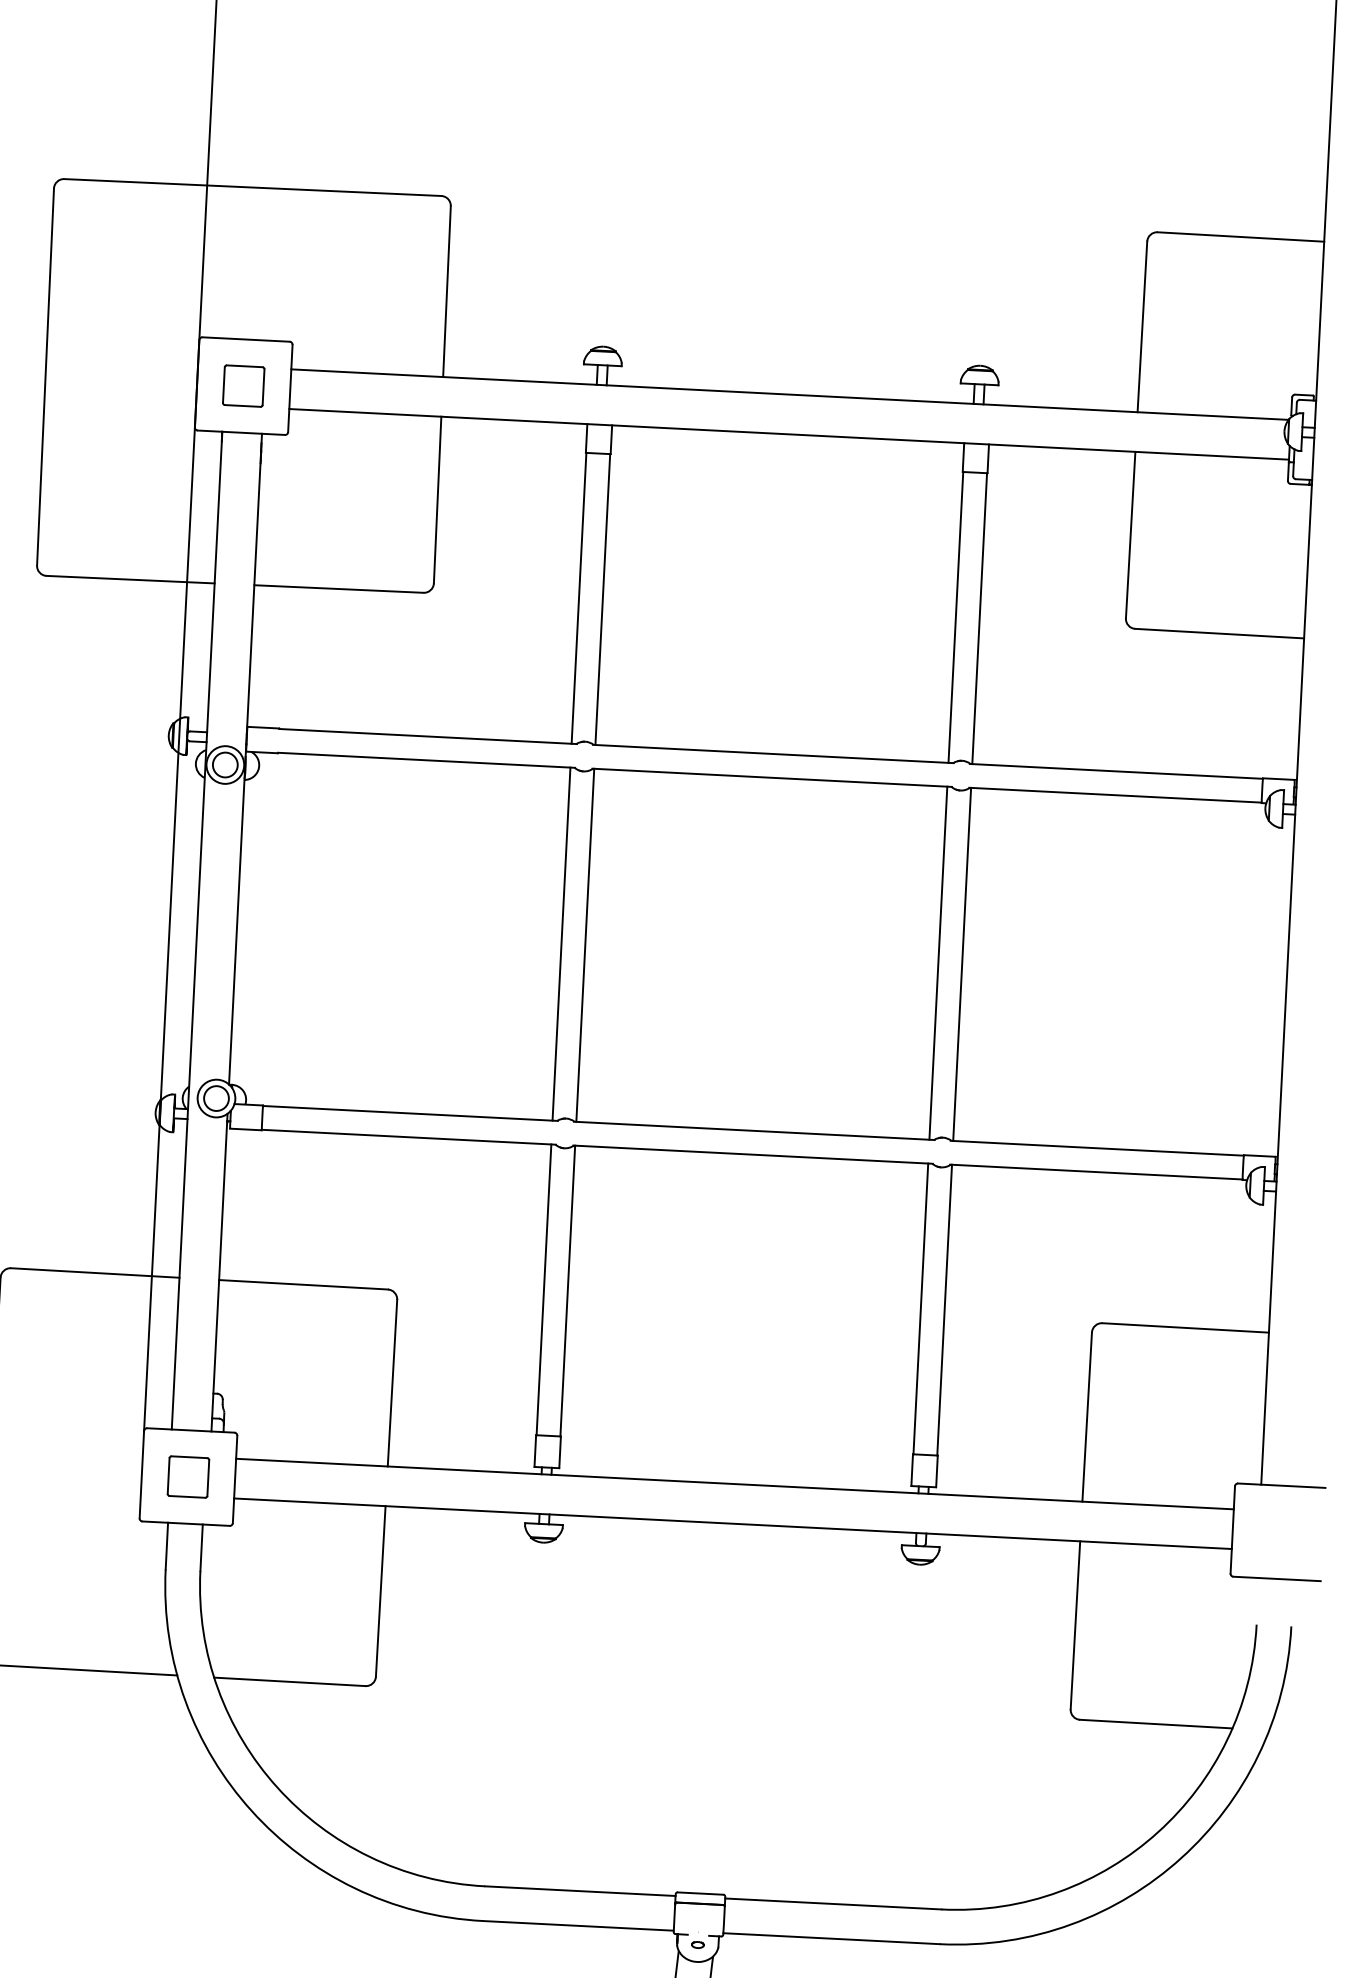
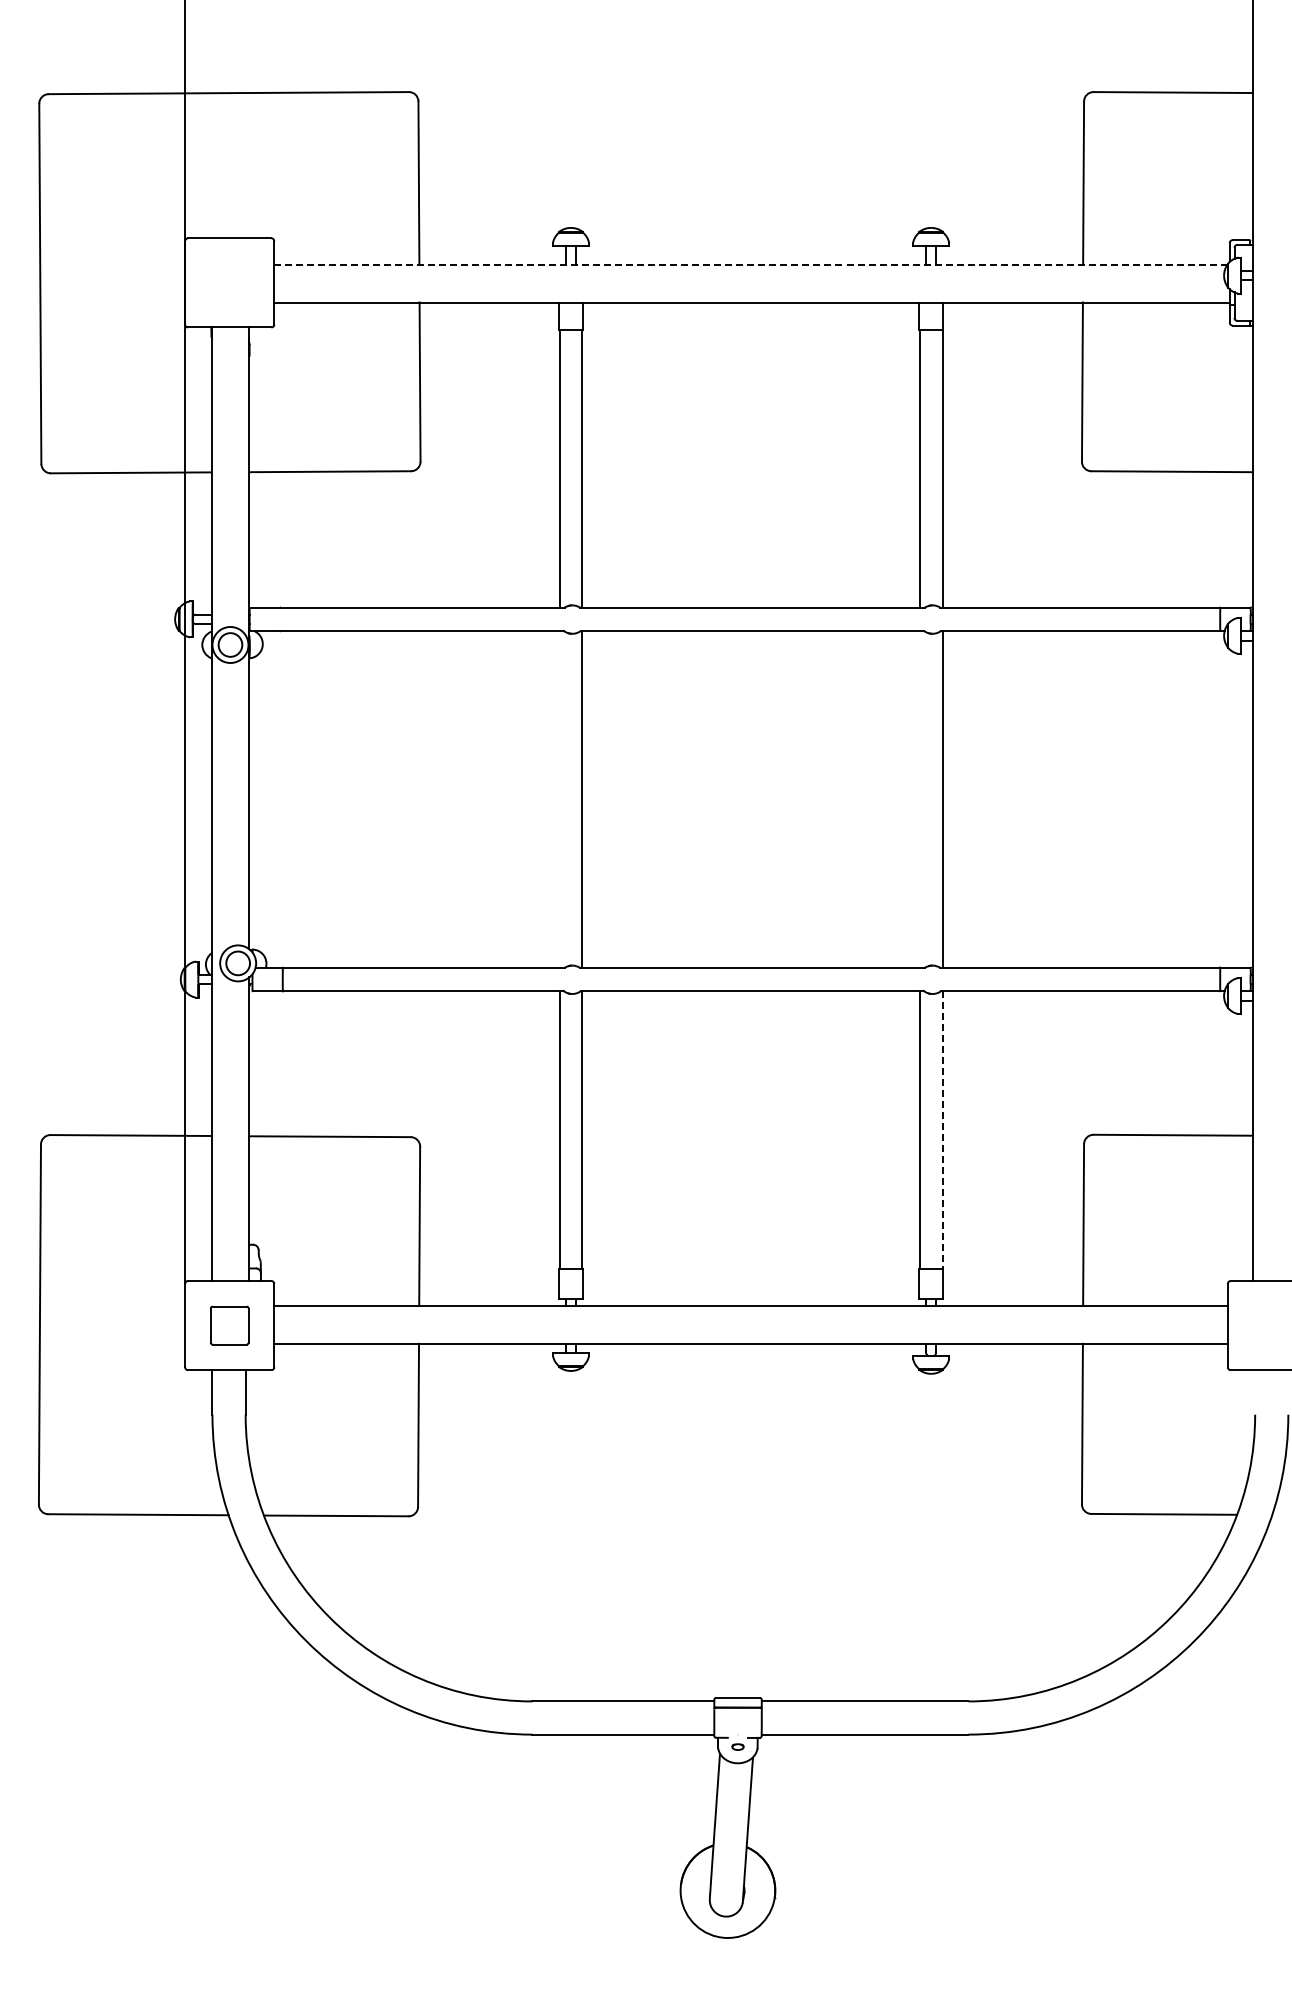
part: (243, 385) -> (229, 282), removed
line: (789, 394) -> (750, 264), solid -> dashed
line: (561, 944) -> (559, 799), removed
line: (938, 963) -> (919, 799), removed
line: (944, 1309) -> (942, 1129), solid -> dashed

